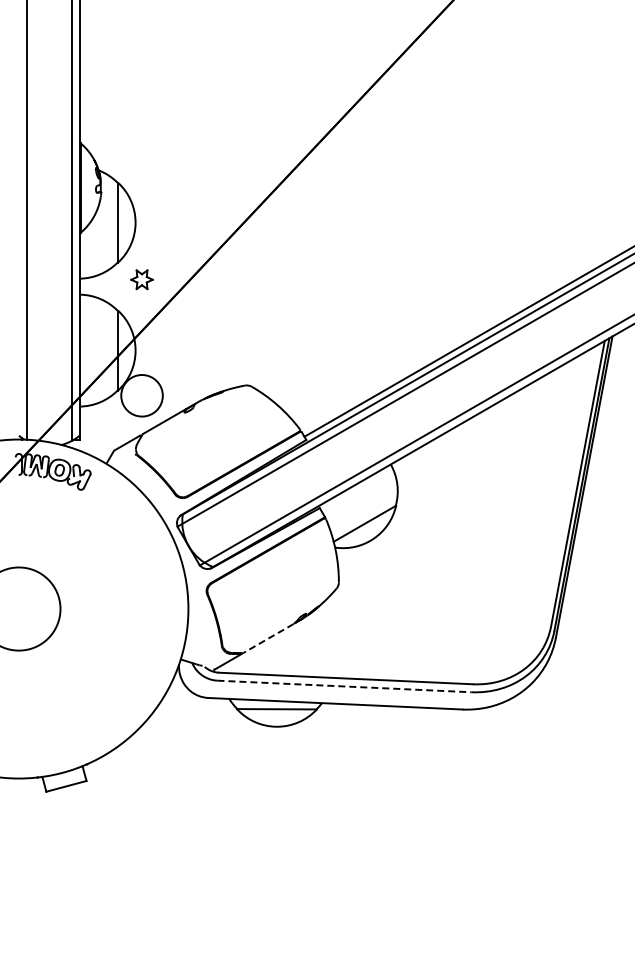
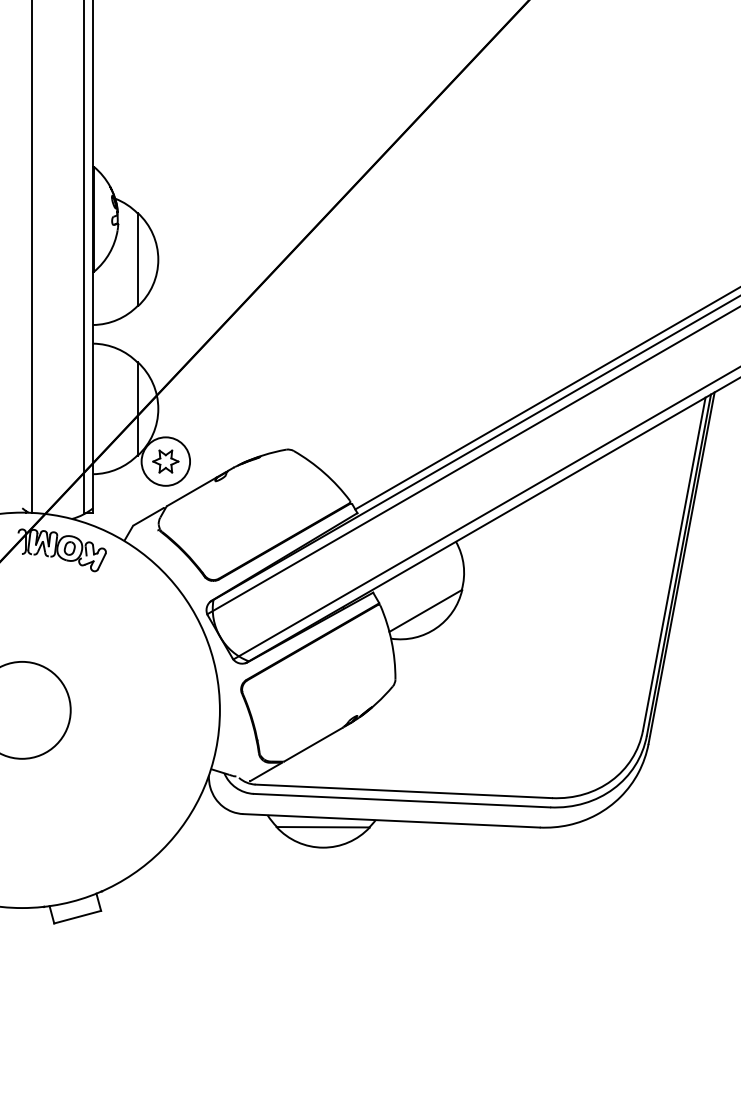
part: (141, 279) -> (165, 461), moved
line: (268, 638) -> (313, 744), dashed -> solid
line: (345, 686) -> (403, 800), dashed -> solid

